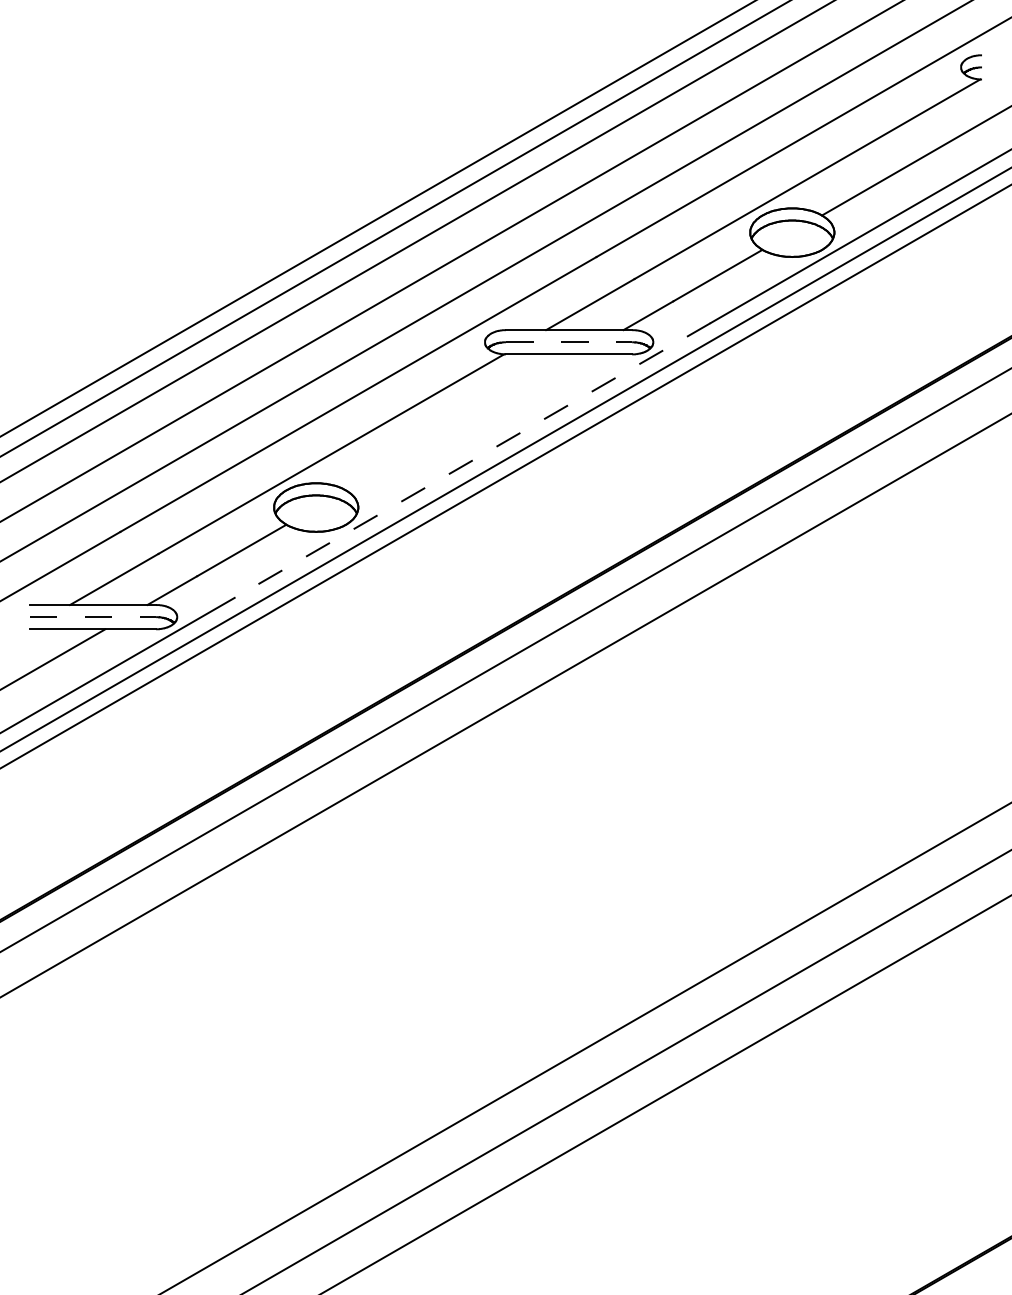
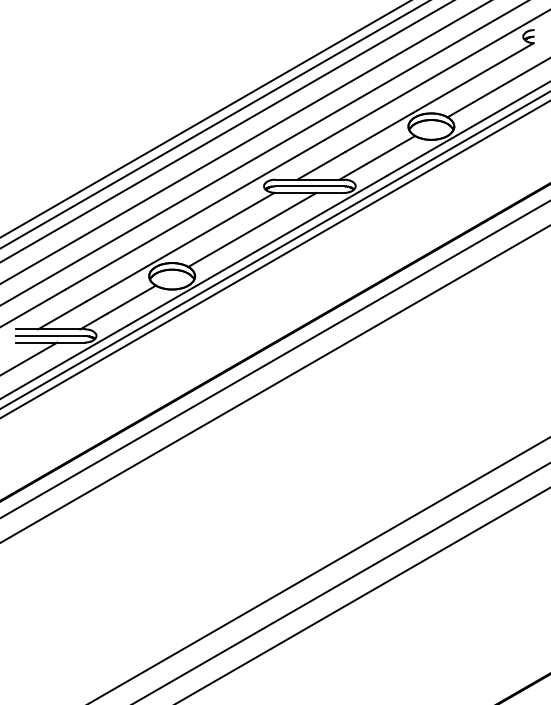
line: (570, 342) -> (310, 186), dashed -> solid
line: (463, 421) -> (252, 229), added
line: (472, 460) -> (257, 250), dashed -> solid
line: (94, 616) -> (51, 335), dashed -> solid

